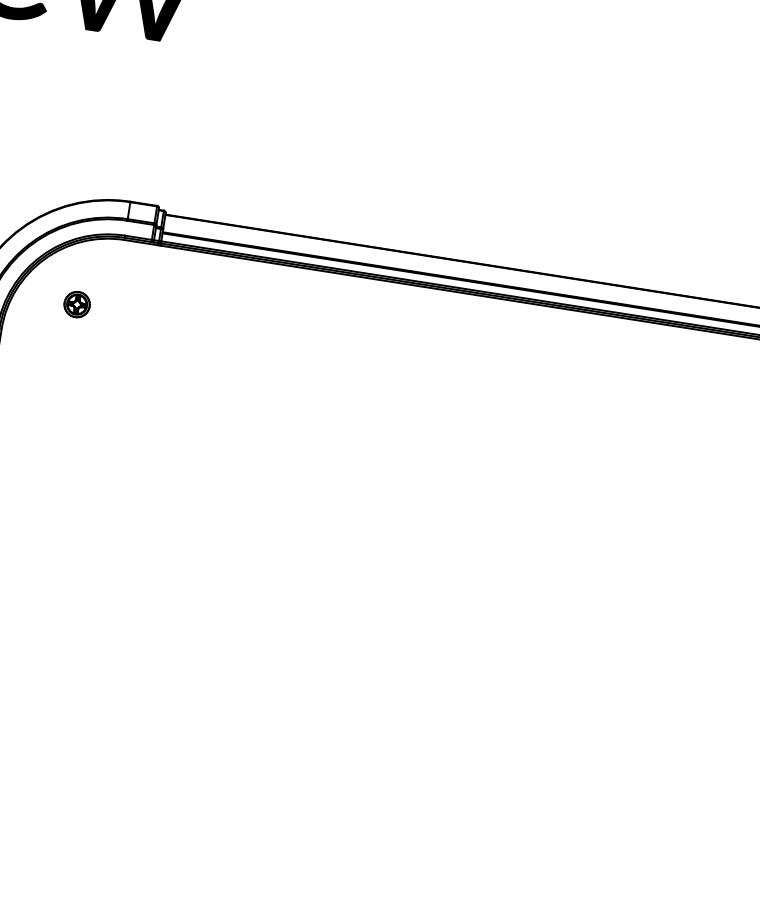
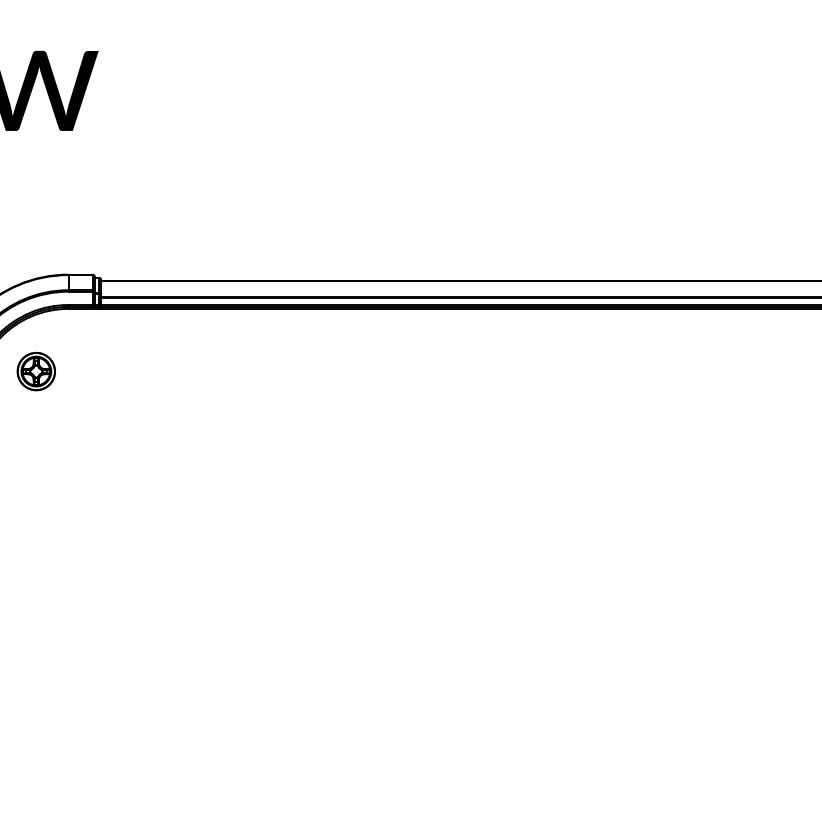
part: (76, 304) -> (35, 371), size x1.67

